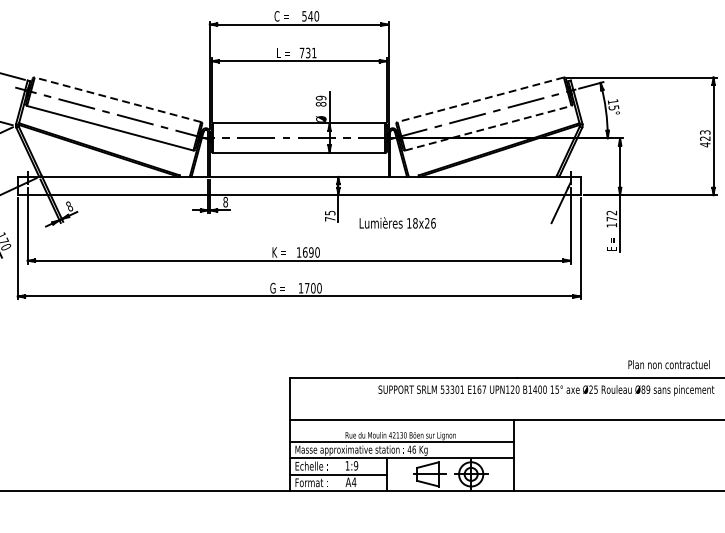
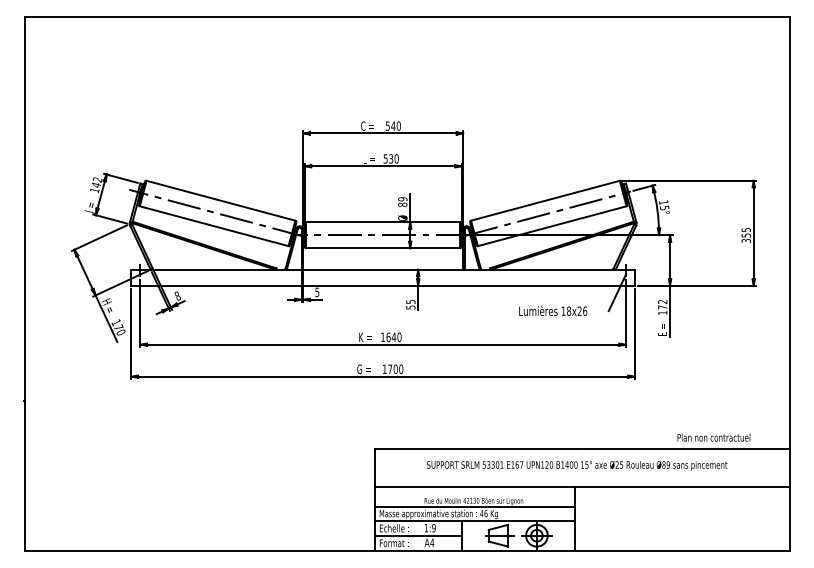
text: (307, 52) -> (390, 158), 731 -> 530
line: (117, 99) -> (220, 200), dashed -> solid
line: (479, 99) -> (544, 200), dashed -> solid
line: (488, 128) -> (552, 226), dashed -> solid
text: (705, 138) -> (746, 235), 423 -> 355
text: (225, 202) -> (317, 292), 8 -> 5
text: (329, 219) -> (410, 307), 75 -> 55
text: (398, 222) -> (553, 310), moved
text: (310, 252) -> (393, 337), 1690 -> 1640
text: (546, 390) -> (577, 465), moved

